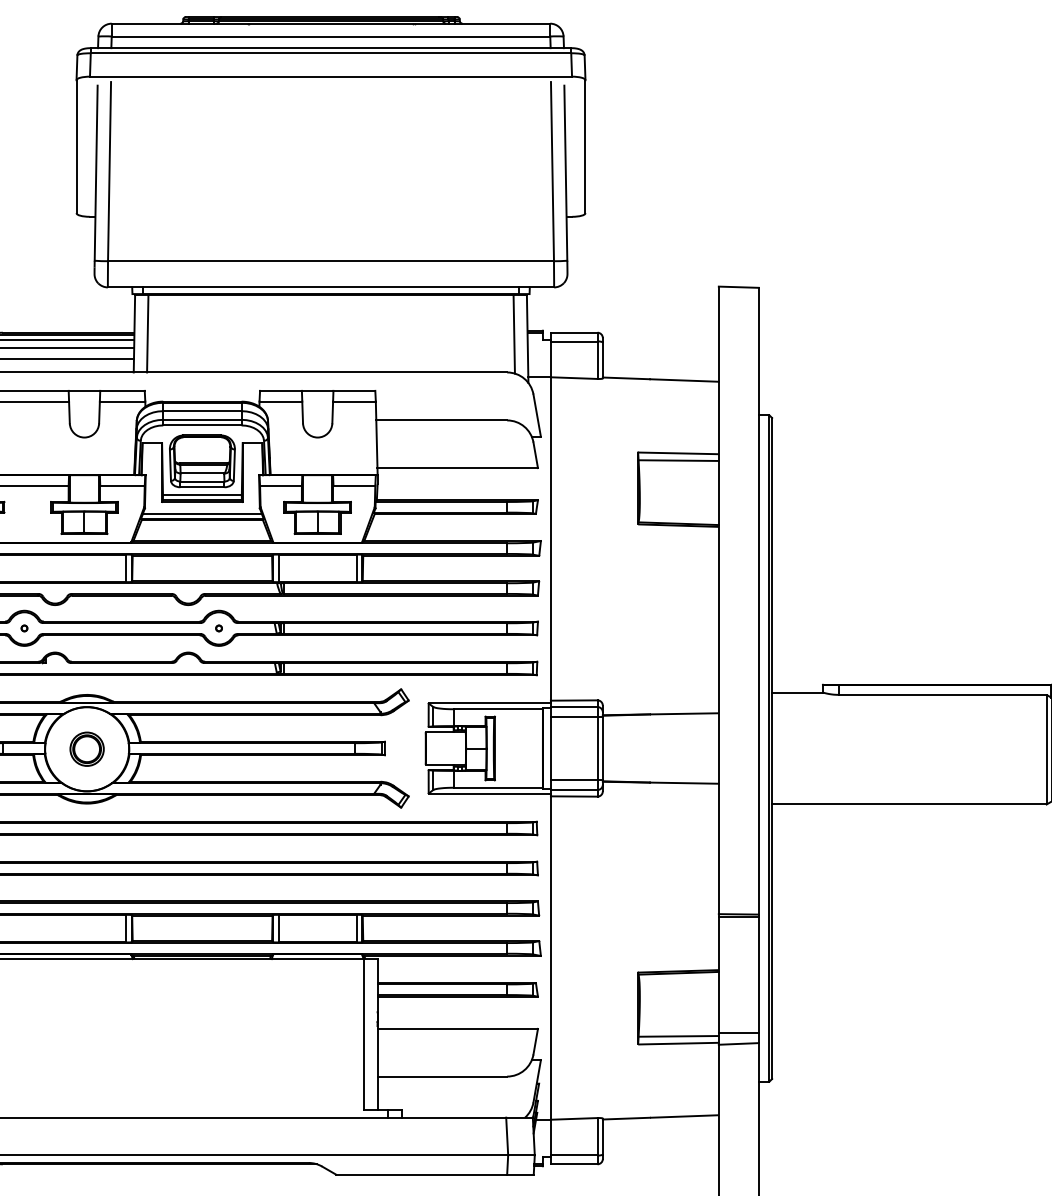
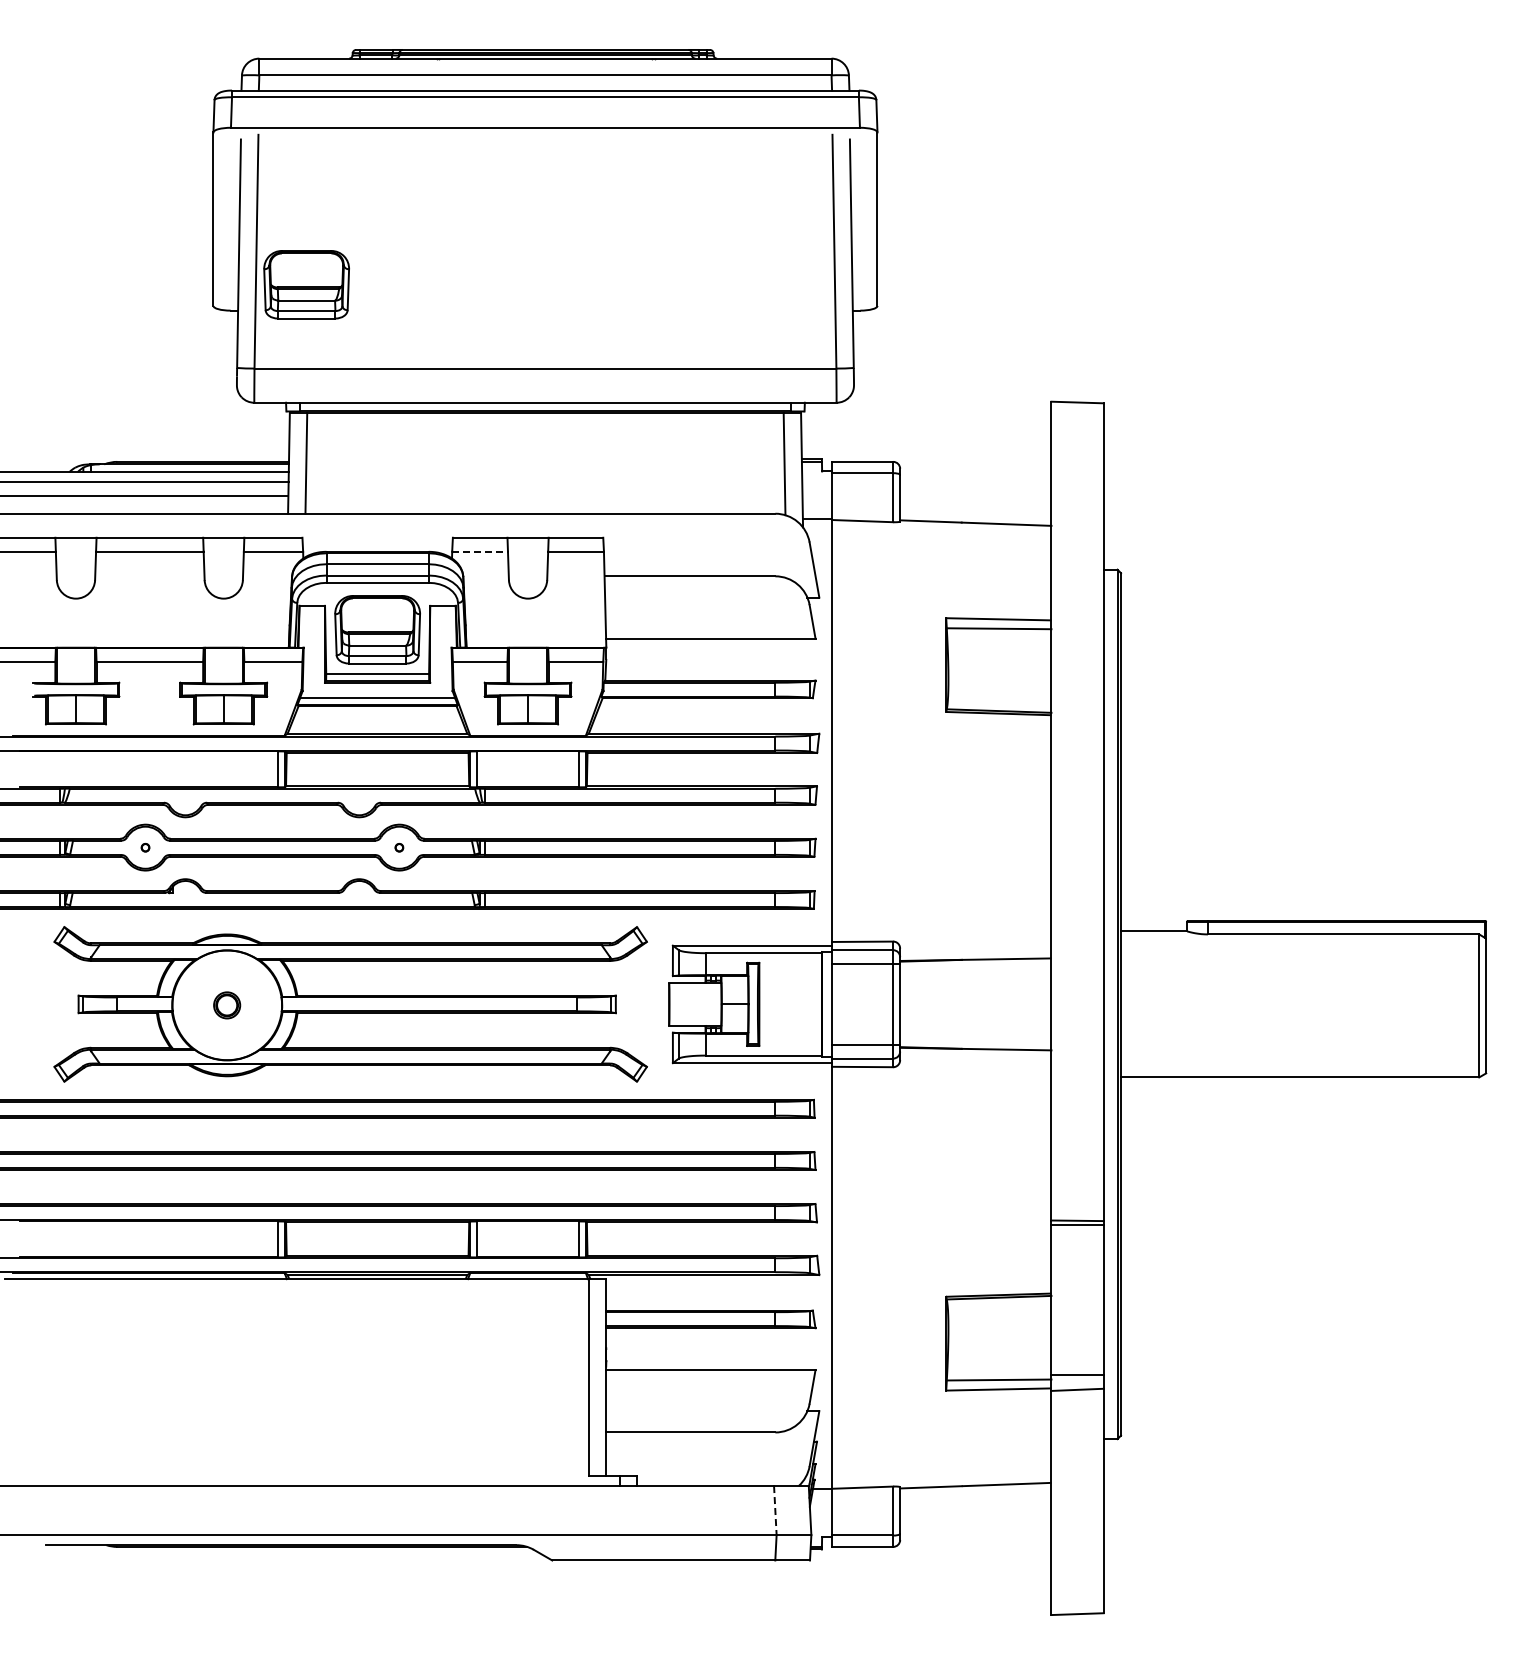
part: (147, 196) -> (306, 284), added
line: (281, 401) -> (480, 551), solid -> dashed
part: (86, 749) -> (226, 1005), size x0.6
line: (507, 1136) -> (775, 1510), solid -> dashed

